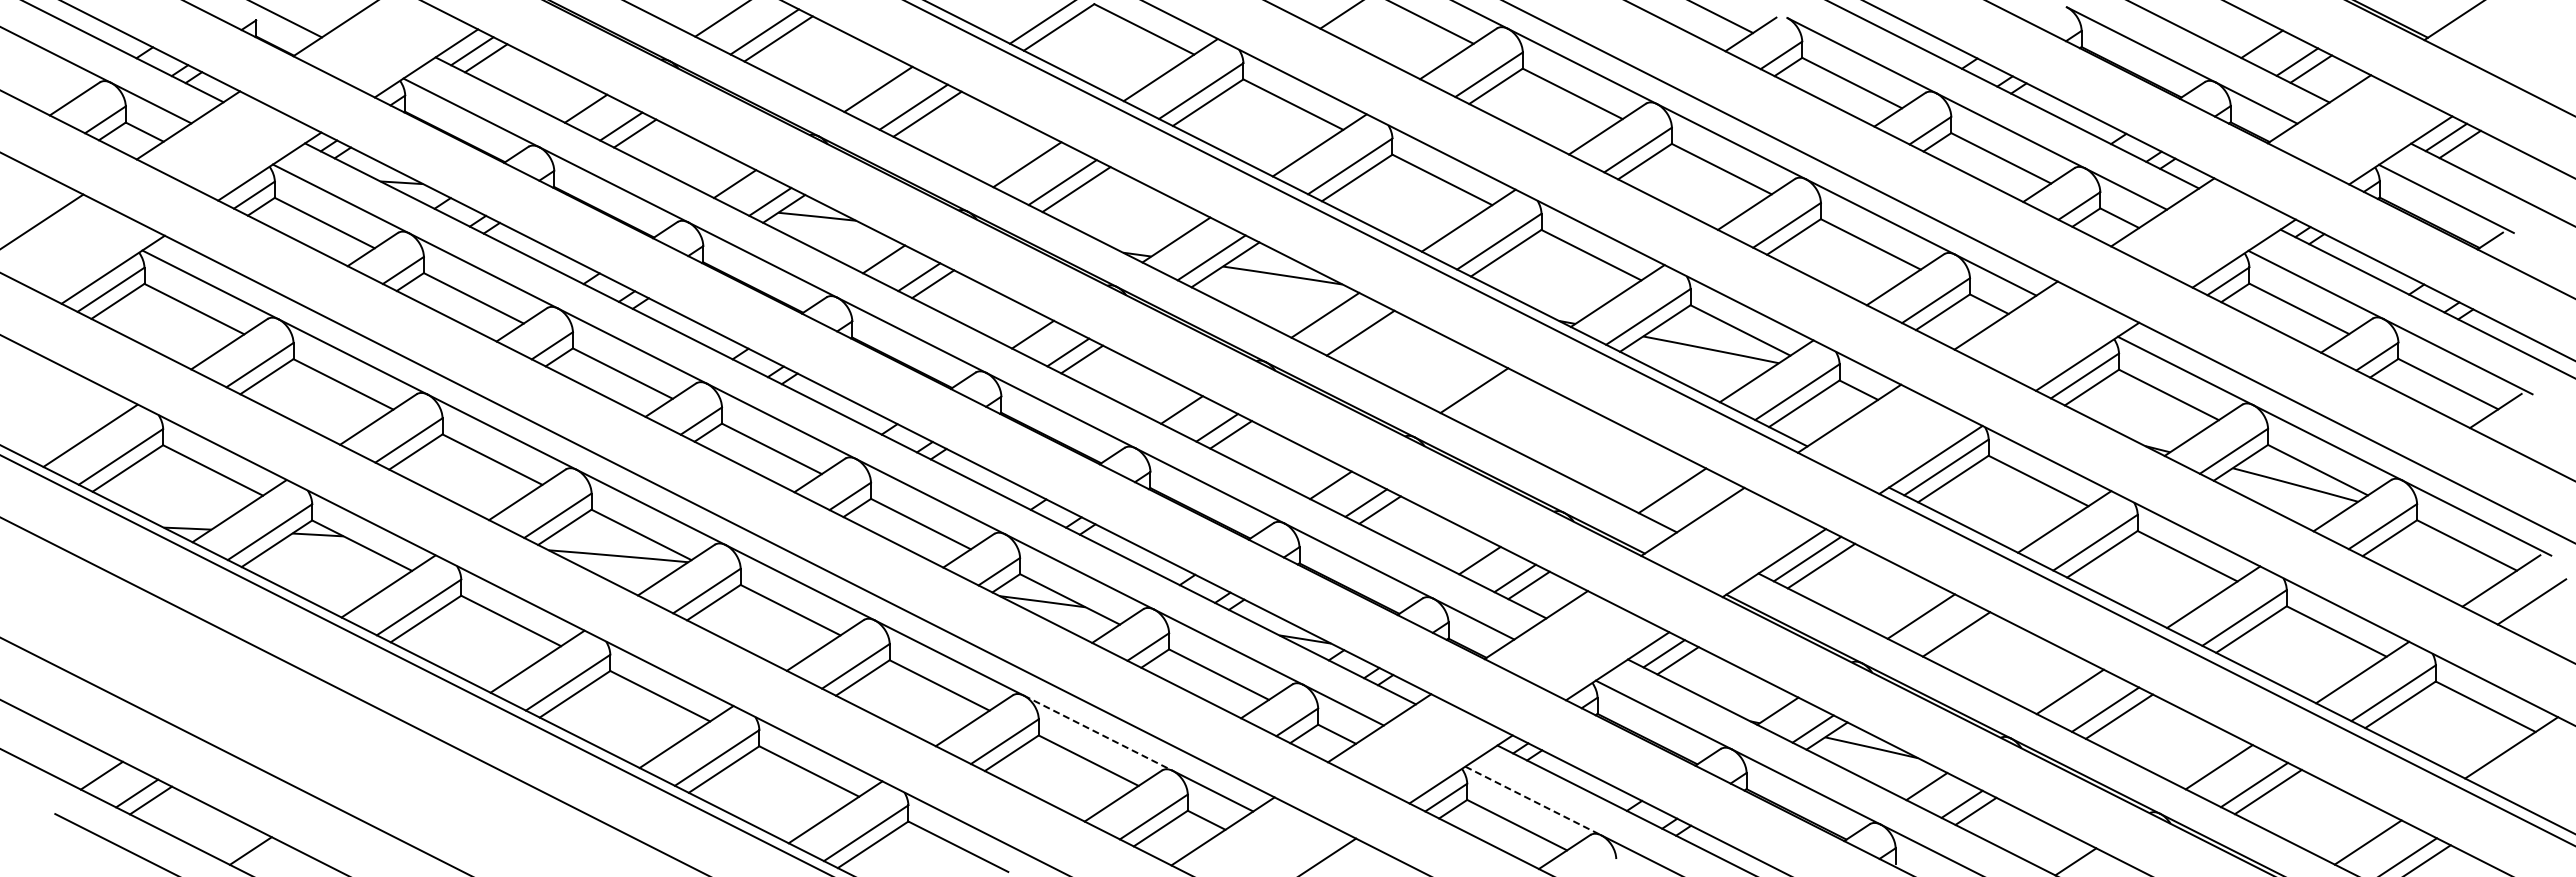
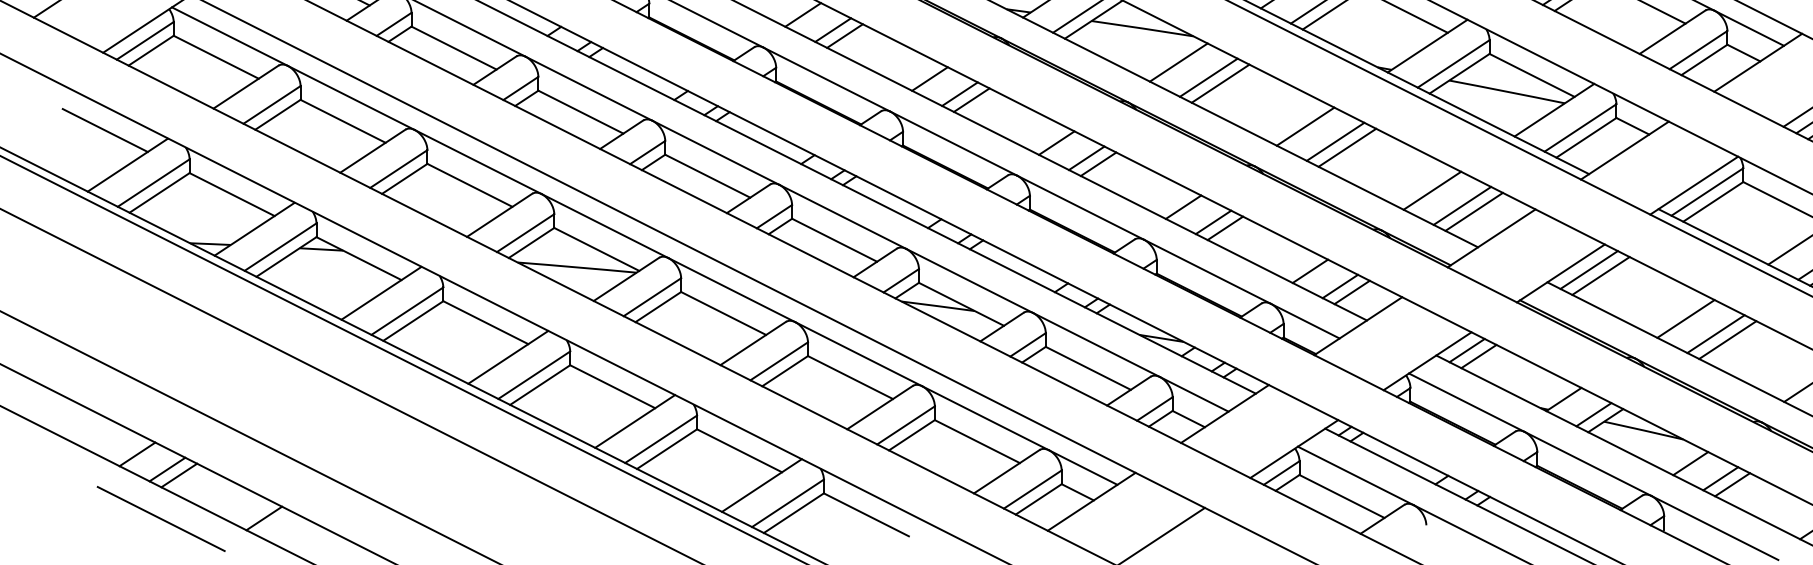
line: (1374, 339) -> (1220, 83), added
line: (64, 394) -> (105, 129), added
line: (1509, 408) -> (1335, 141), added
line: (1523, 415) -> (1347, 147), added
line: (1623, 465) -> (1432, 190), added
line: (1658, 483) -> (1462, 205), added
line: (1970, 641) -> (1727, 340), added
line: (1098, 733) -> (985, 418), dashed -> solid
line: (1533, 801) -> (1355, 476), dashed -> solid

